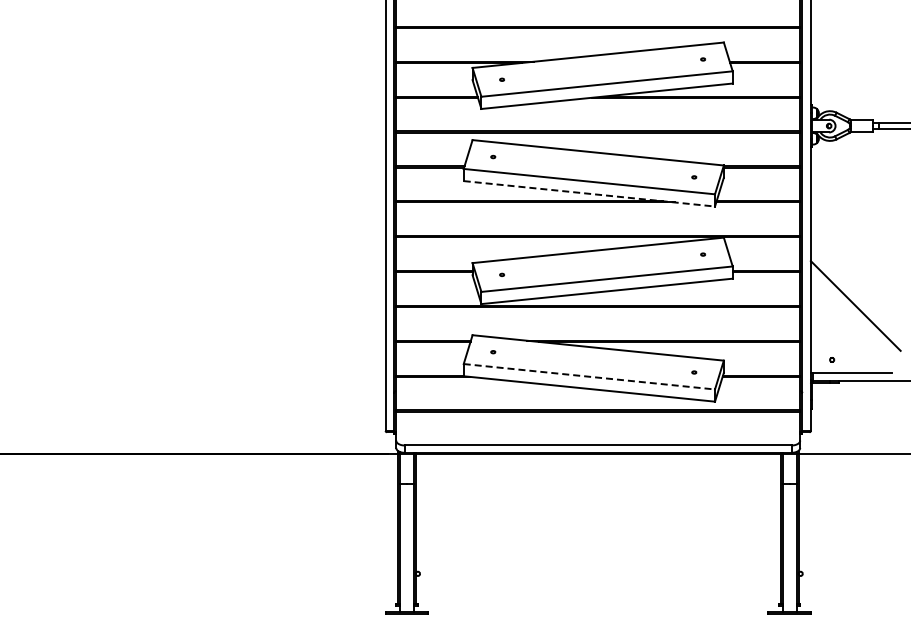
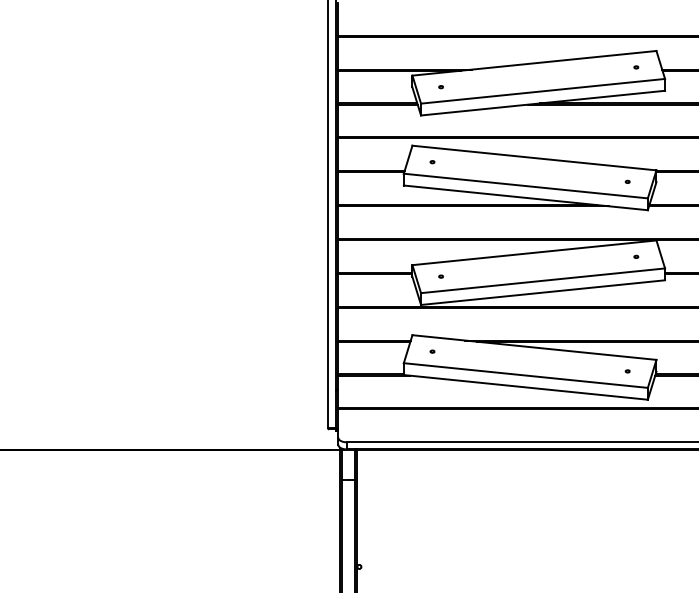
line: (589, 193) -> (525, 197), dashed -> solid
line: (589, 376) -> (525, 375), dashed -> solid

